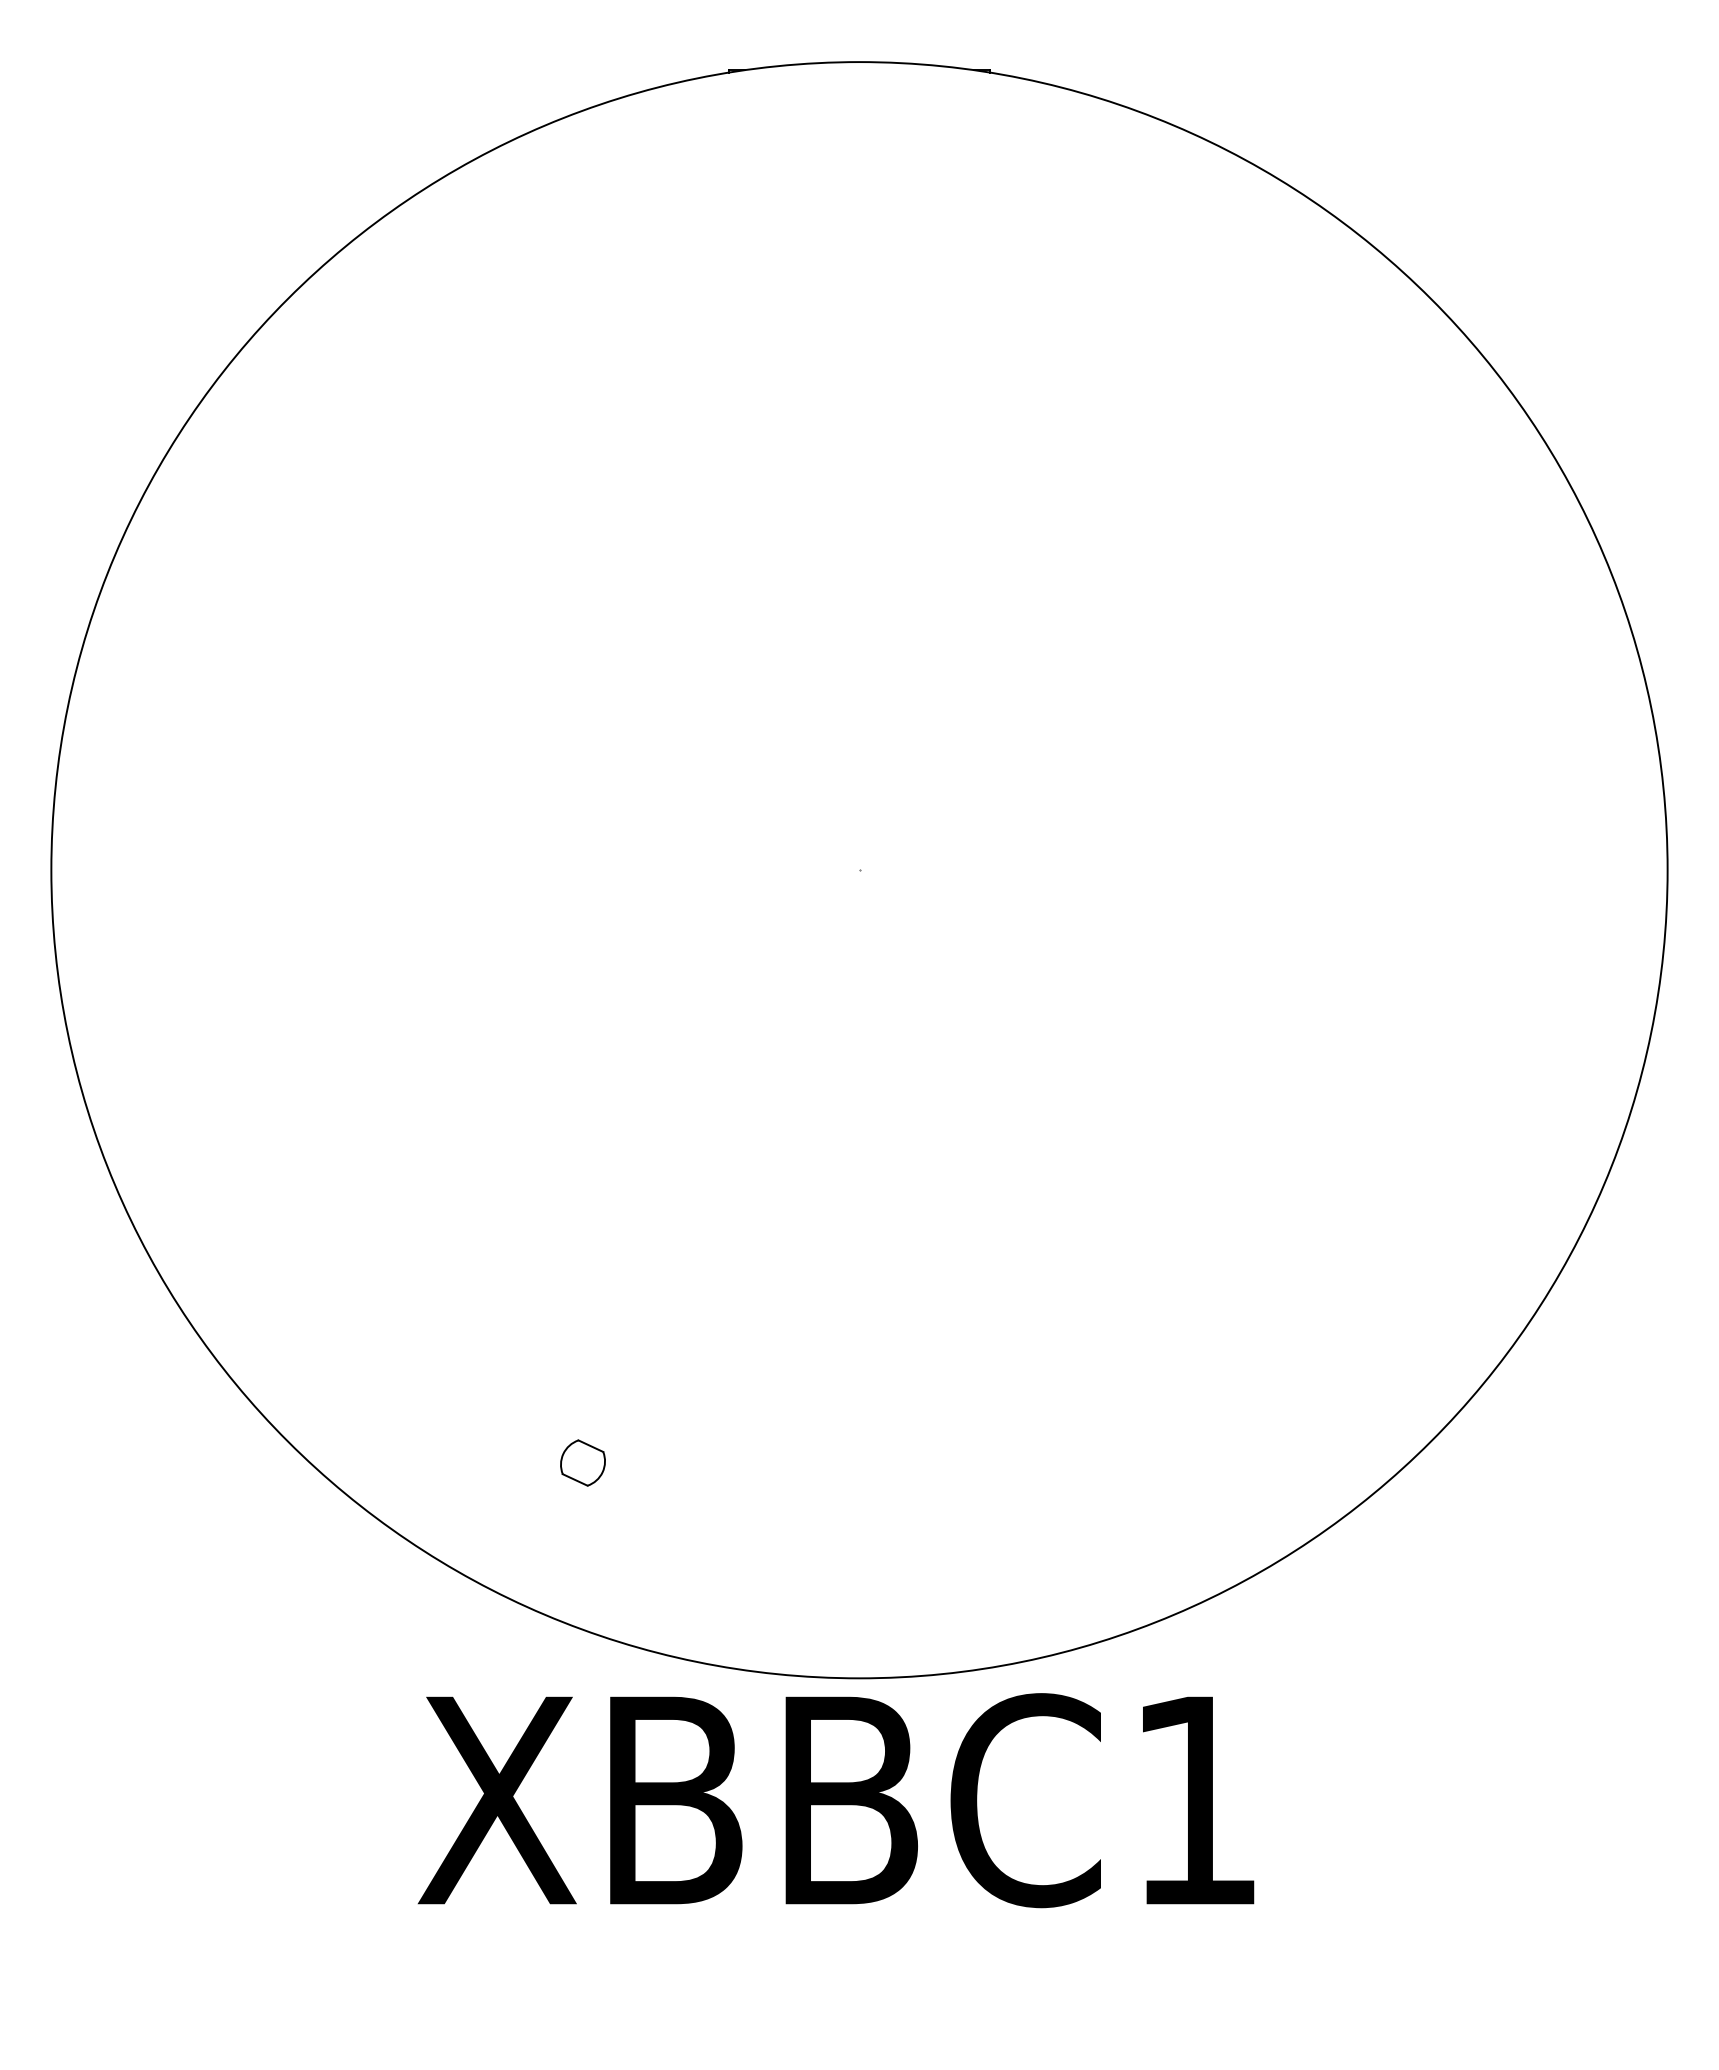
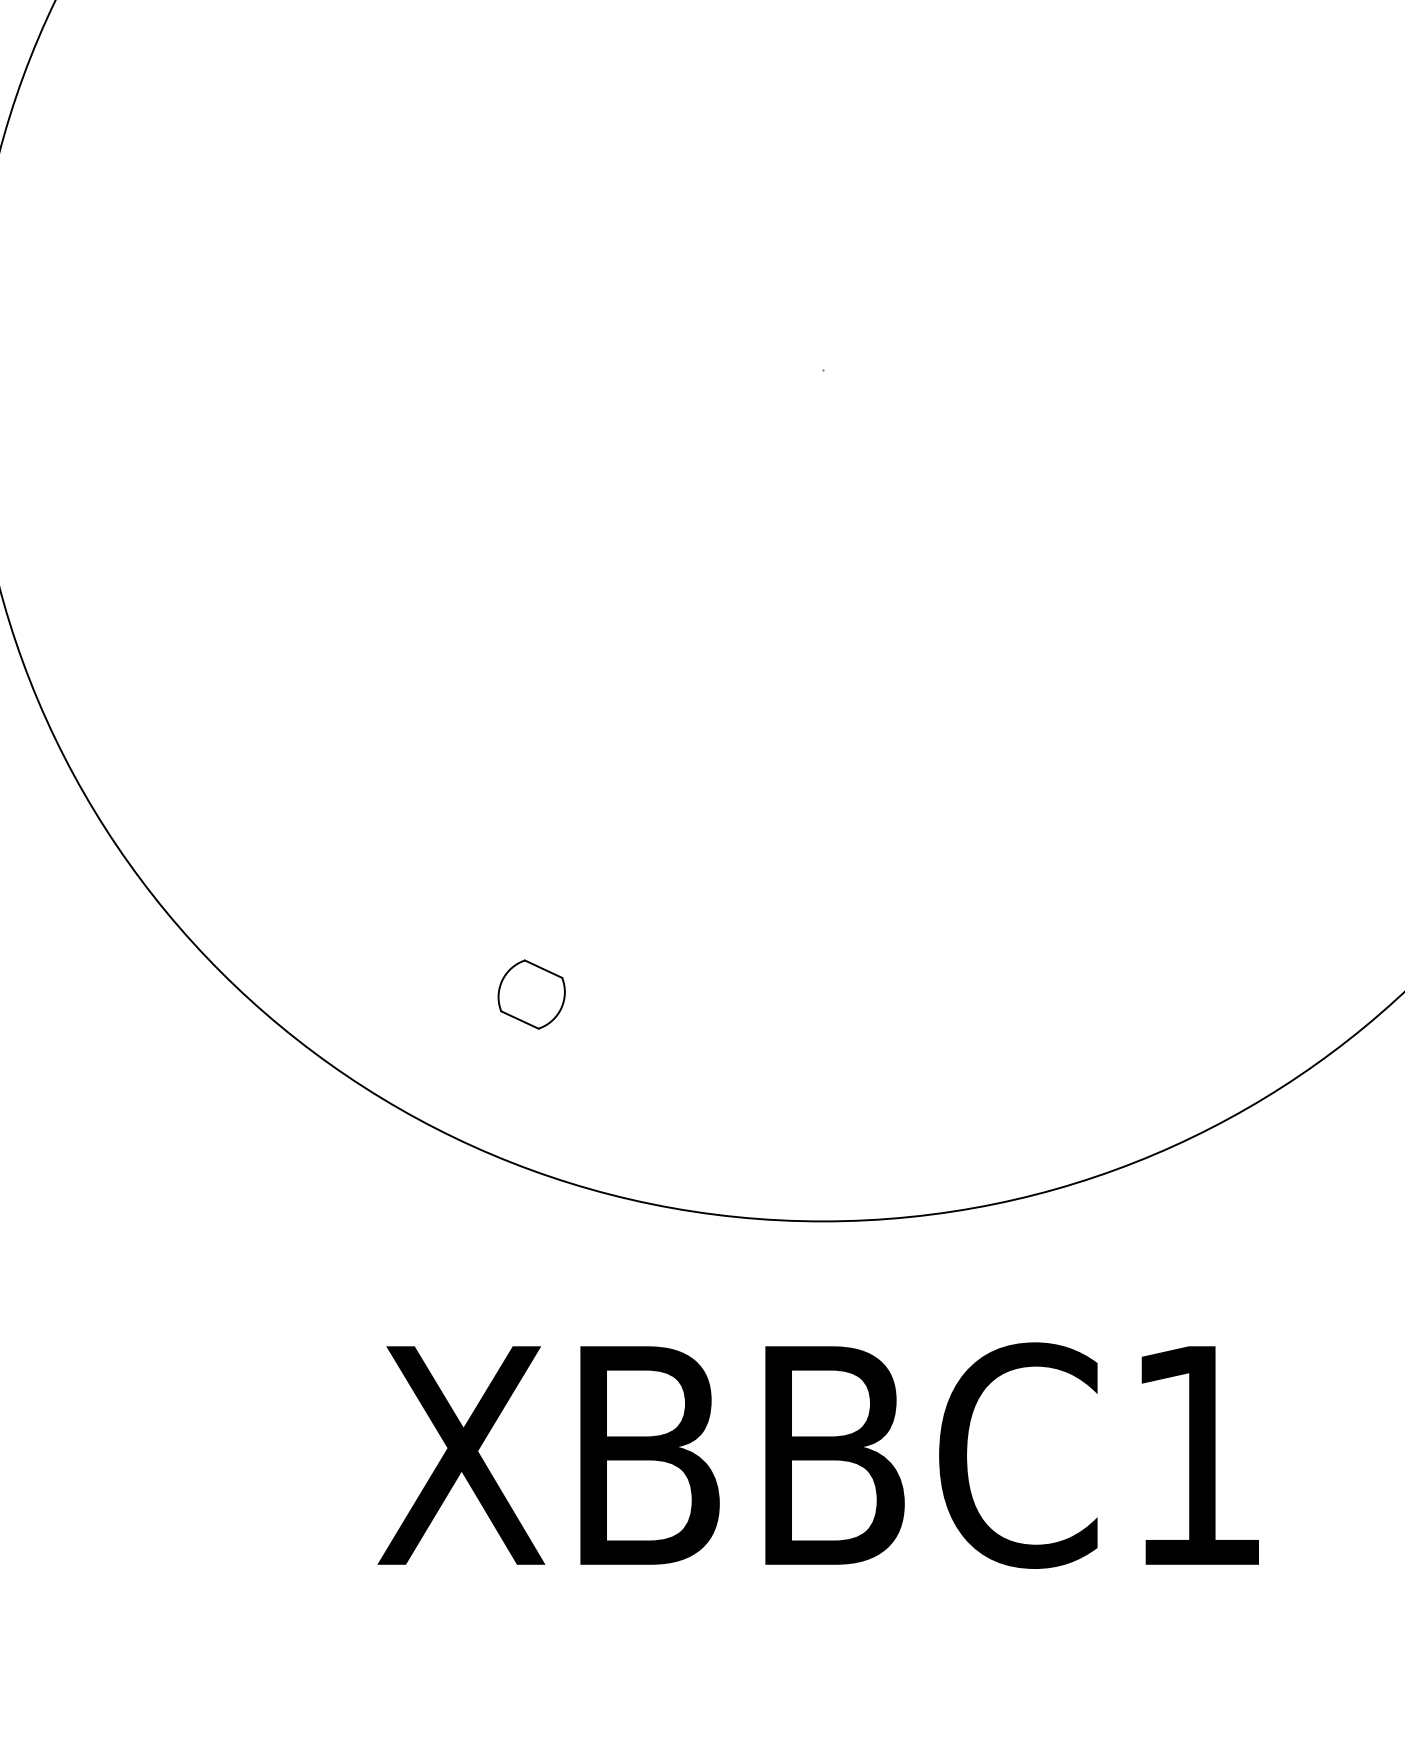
part: (582, 1462) -> (531, 993), size x1.43
text: (835, 1800) -> (817, 1455), moved

